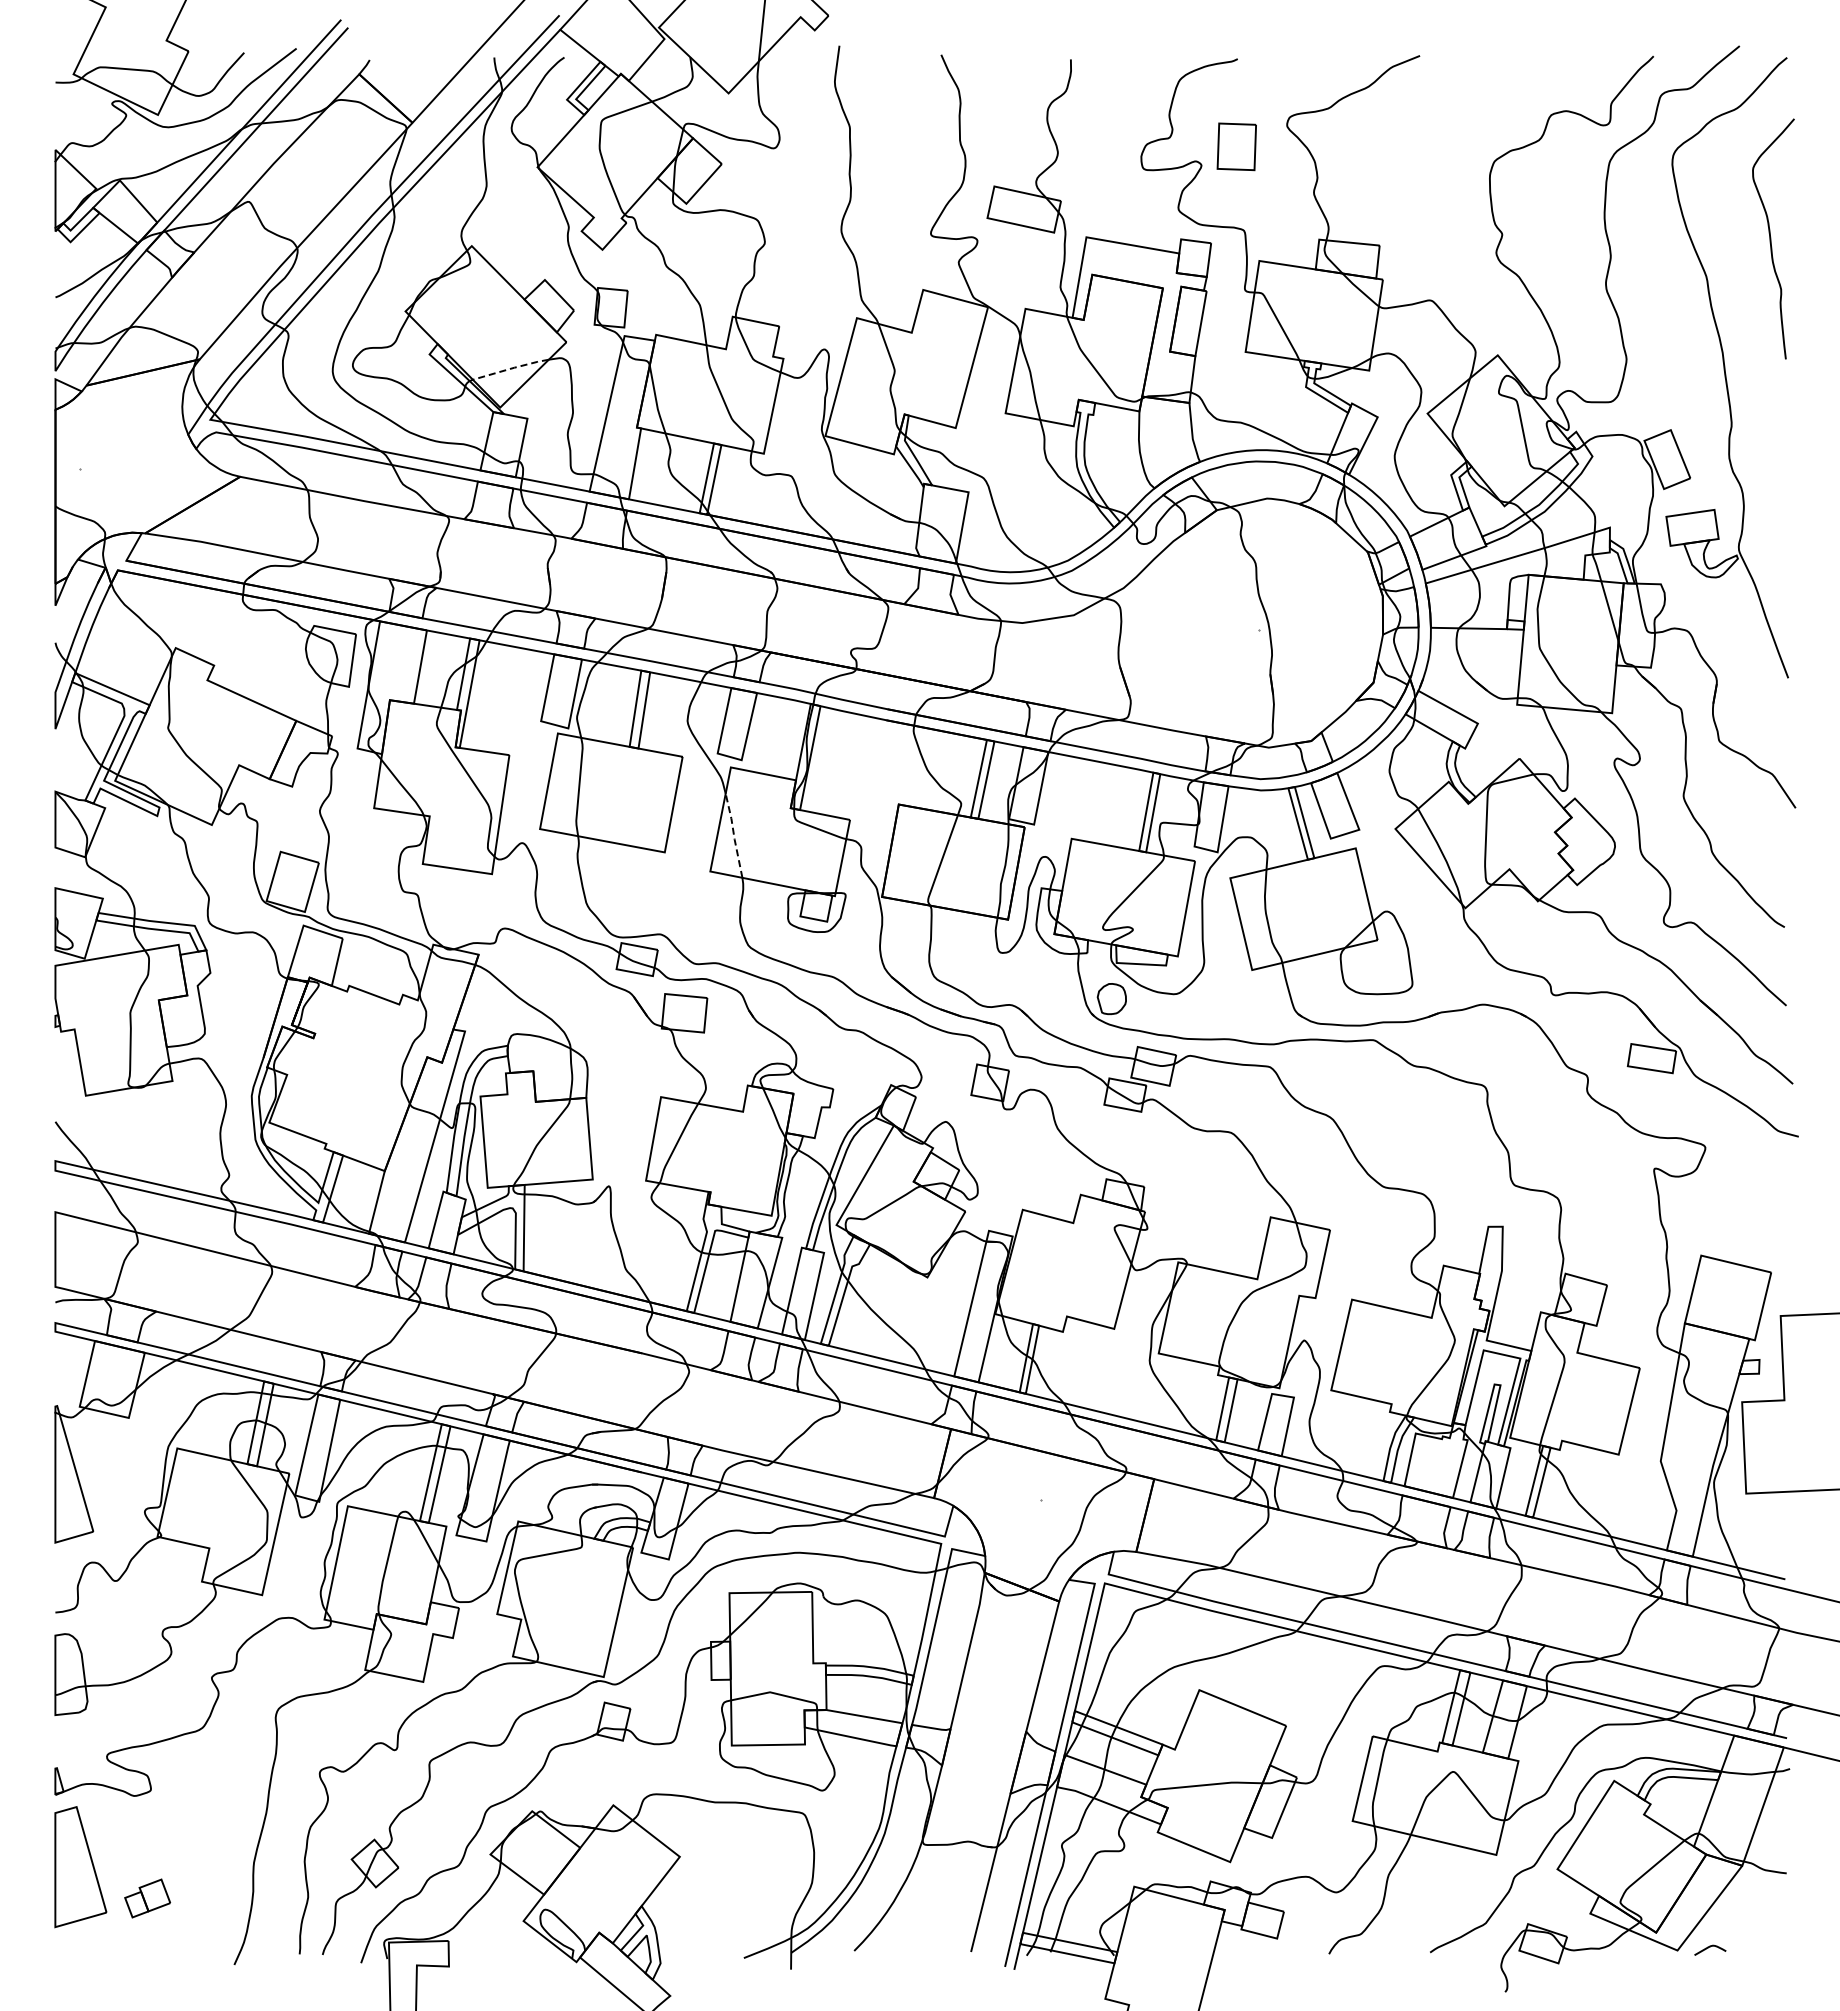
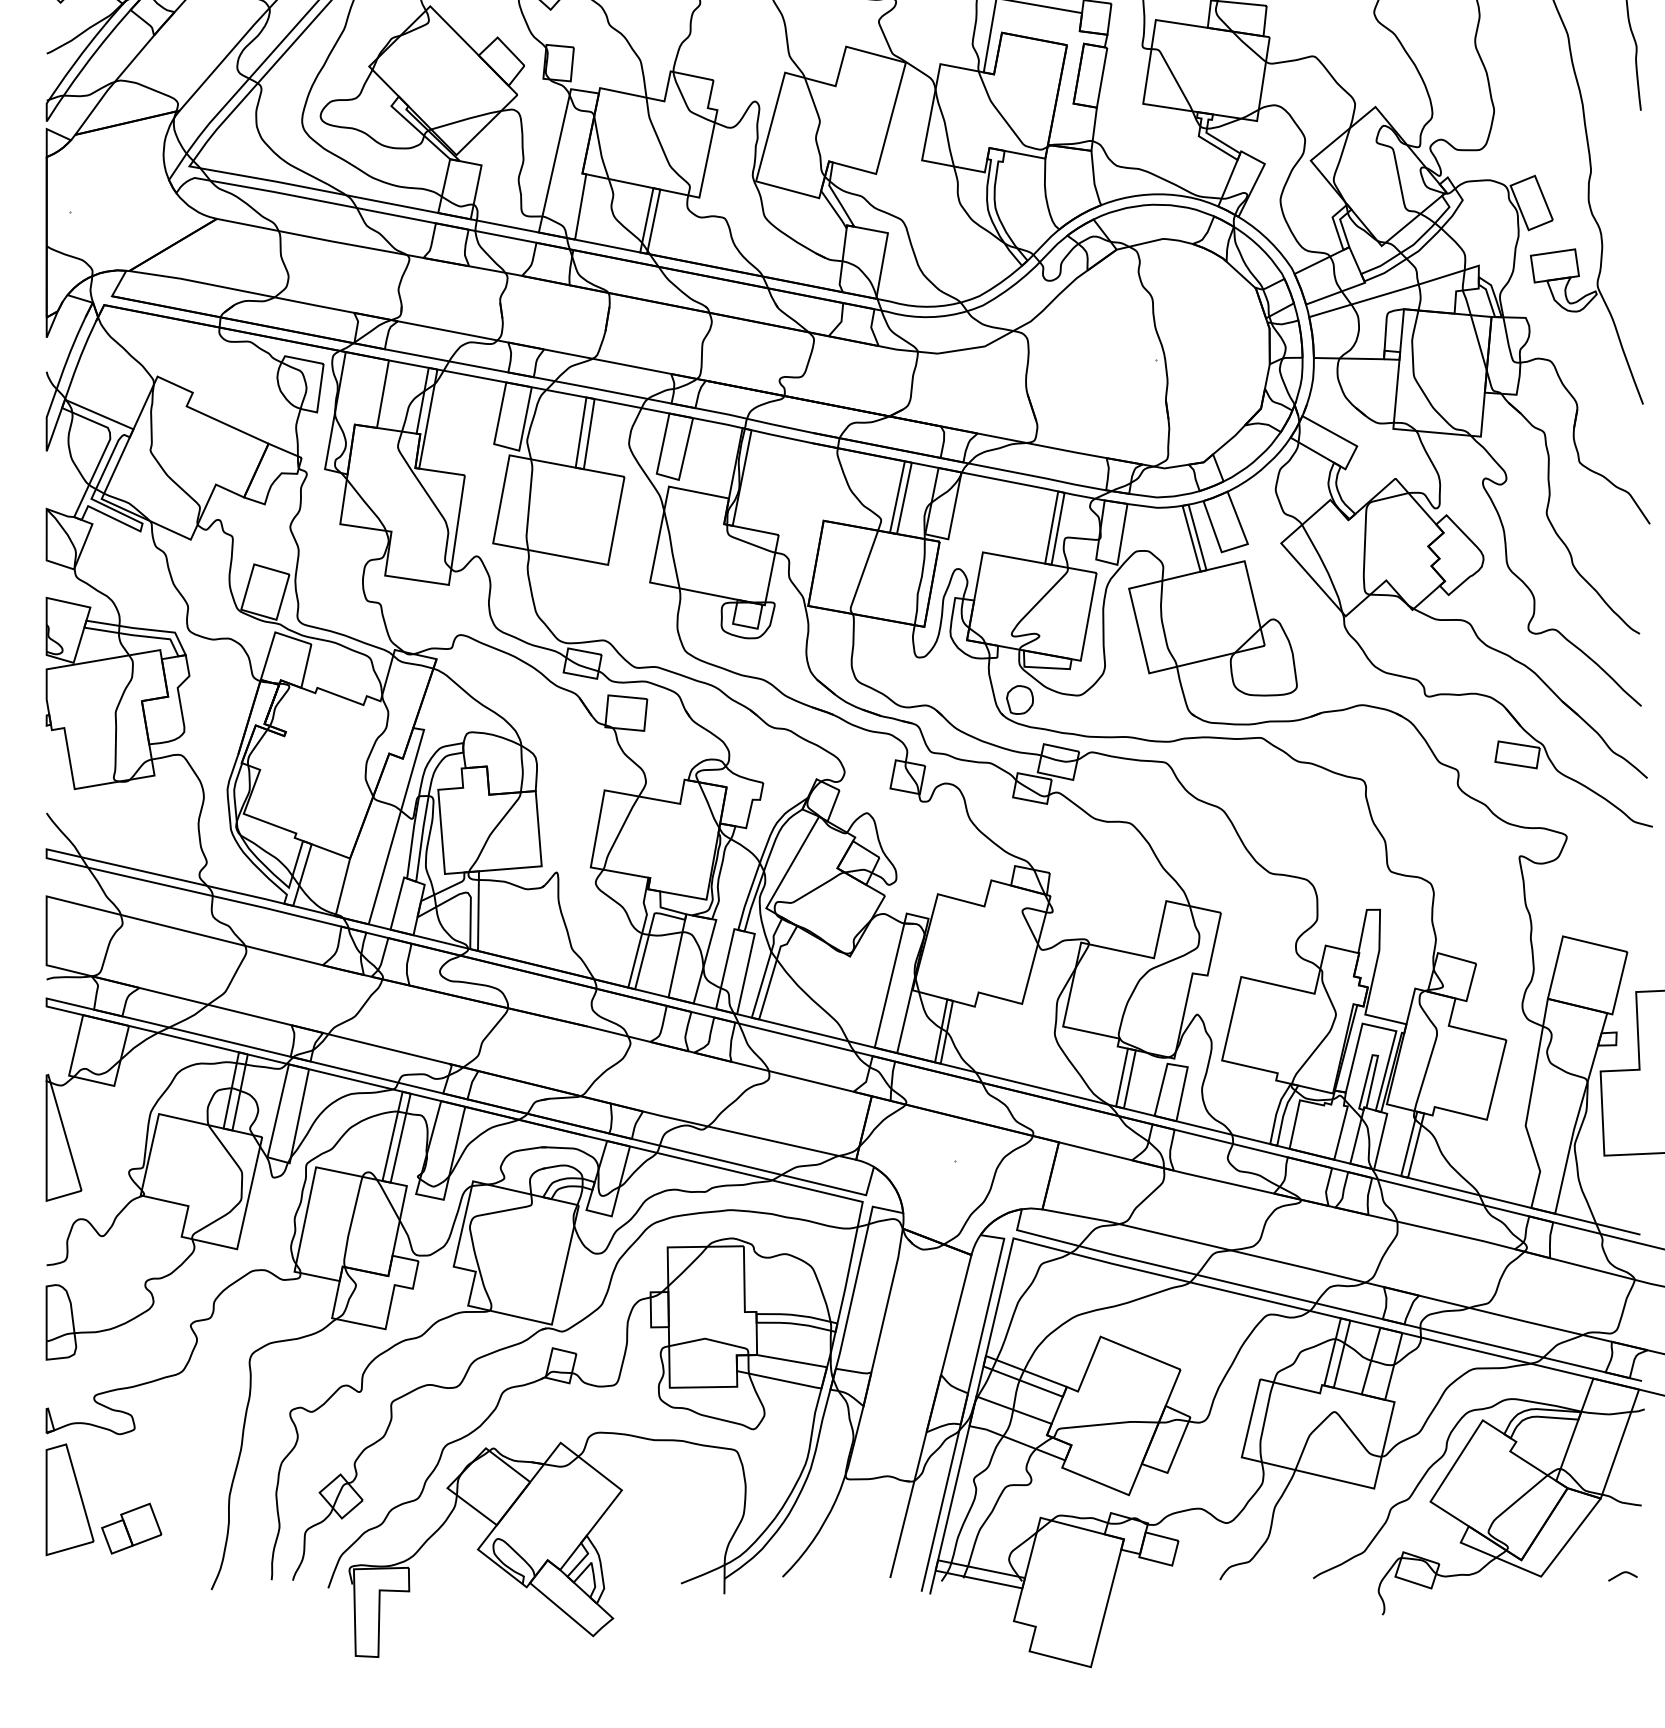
line: (511, 368) -> (466, 119), dashed -> solid
line: (733, 834) -> (671, 548), dashed -> solid
part: (147, 1898) -> (131, 1528), size x1.43
curve: (1710, 1947) -> (1623, 1573), moved

